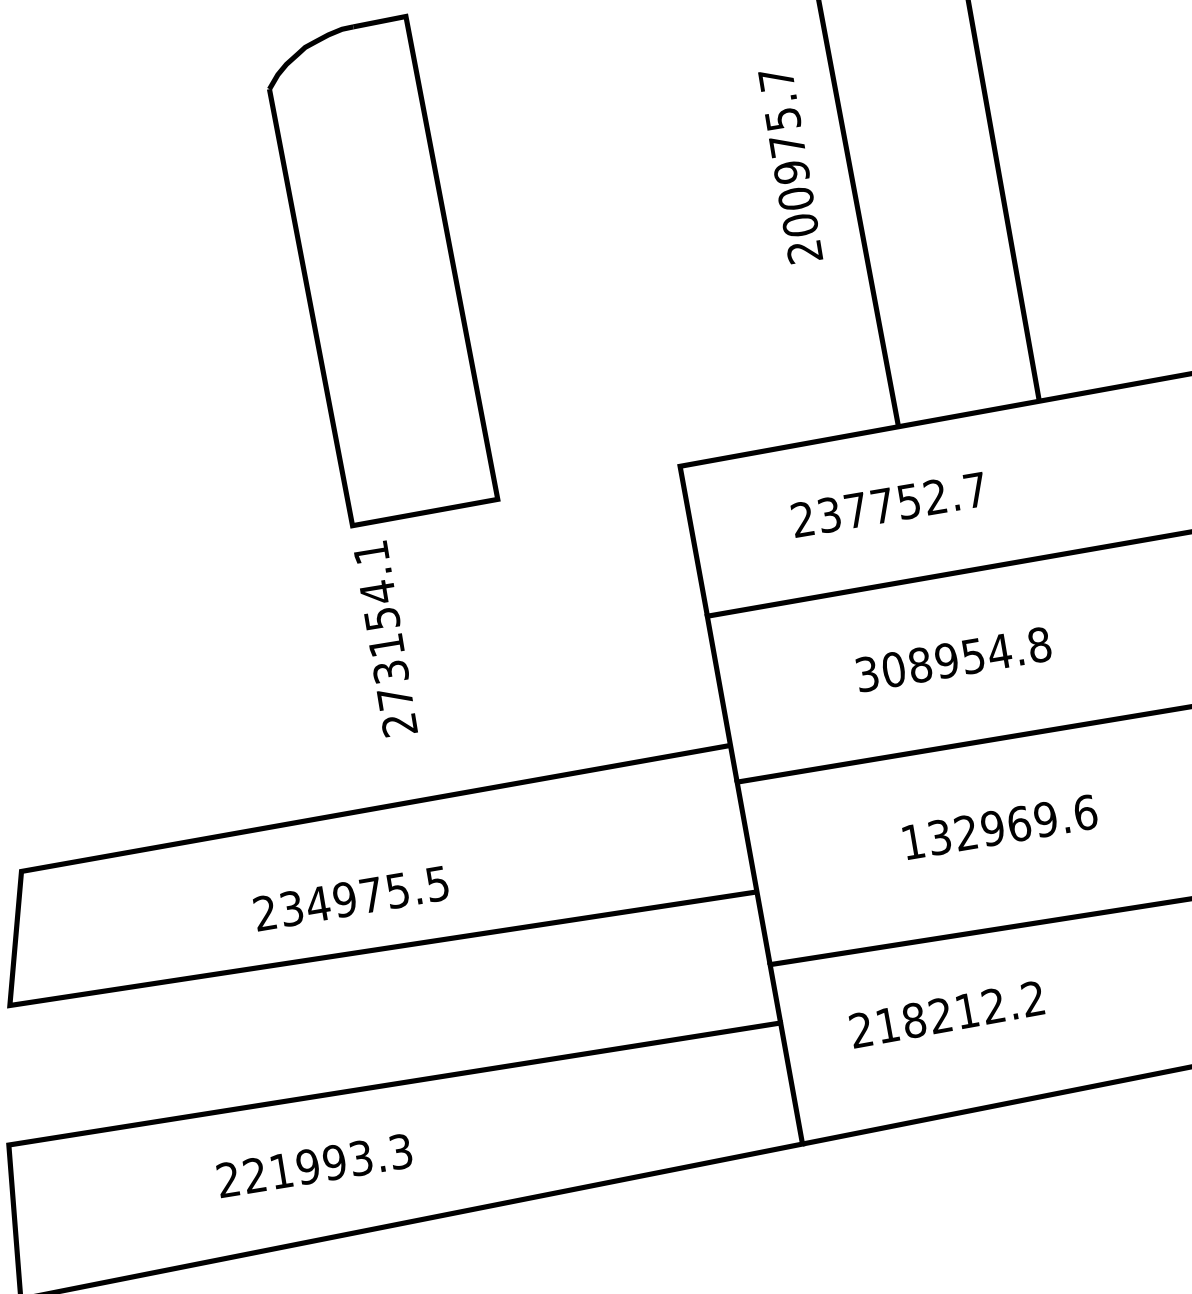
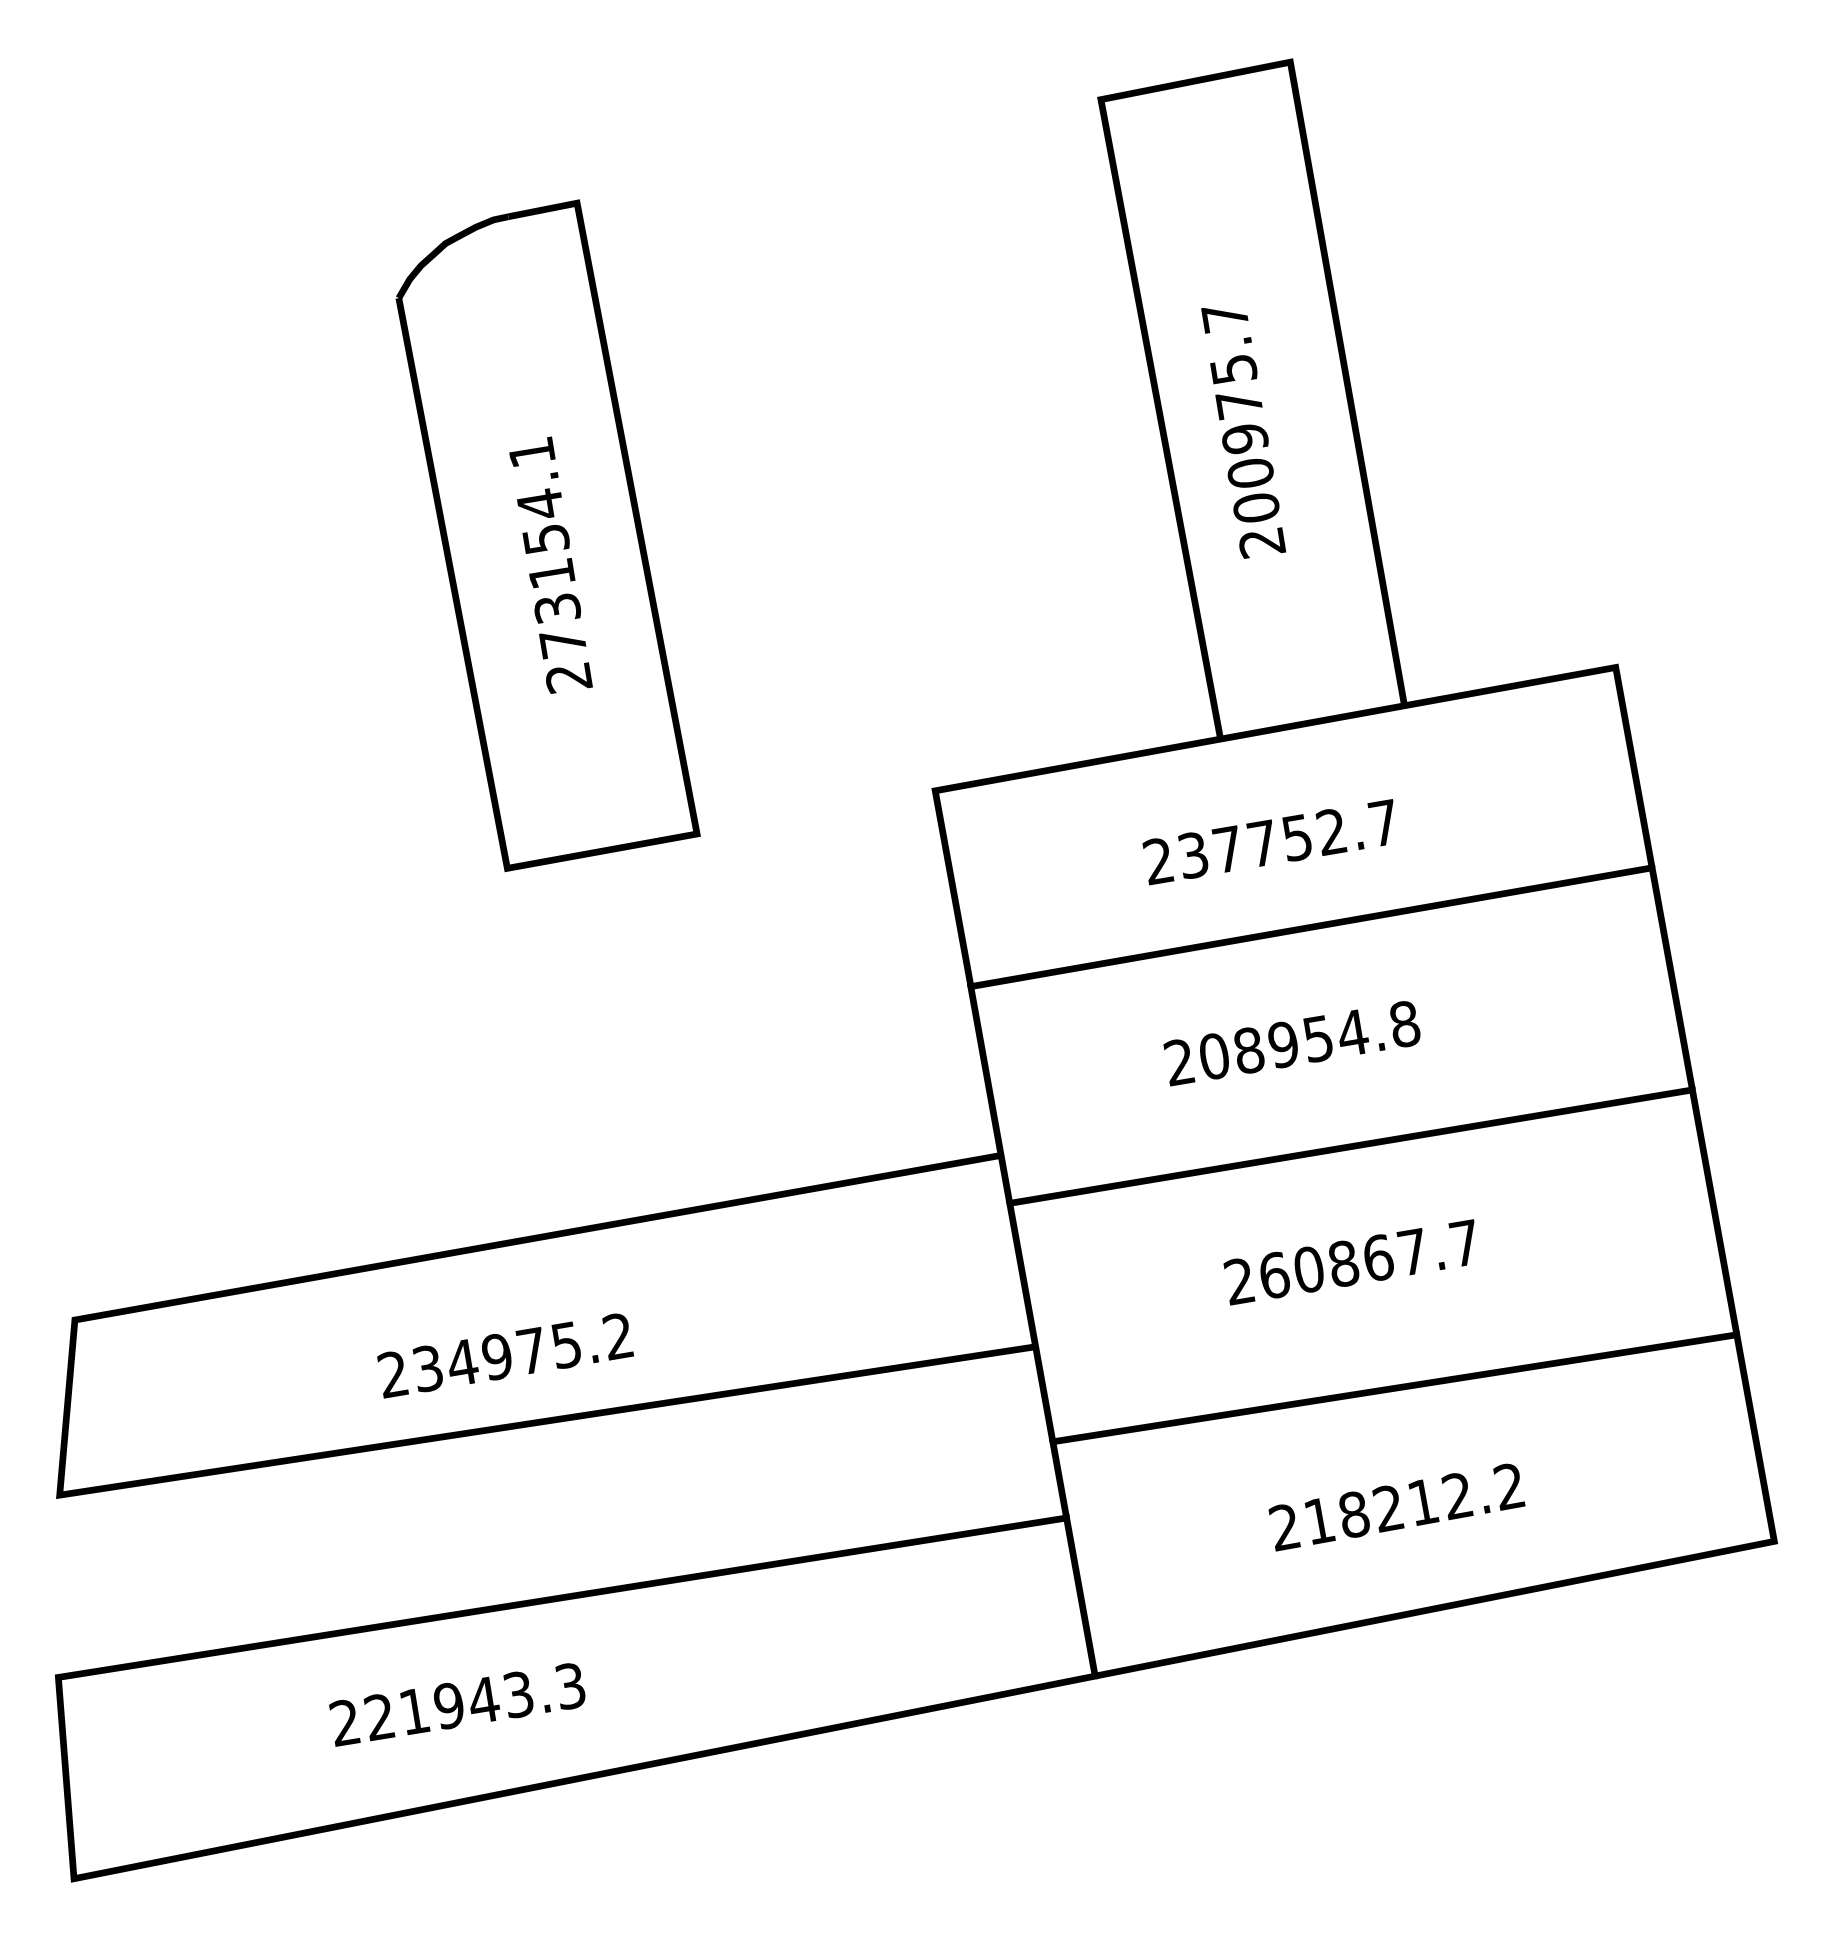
text: (790, 168) -> (1243, 433), moved
text: (886, 505) -> (1267, 842), moved
text: (385, 638) -> (550, 564), moved
text: (867, 674) -> (1179, 1062), 308954.8 -> 208954.8
text: (998, 827) -> (1351, 1262), 132969.6 -> 260867.7
text: (436, 884) -> (617, 1336), 234975.5 -> 234975.2
text: (946, 1014) -> (1396, 1507), moved
text: (335, 1161) -> (484, 1699), 221993.3 -> 221943.3

